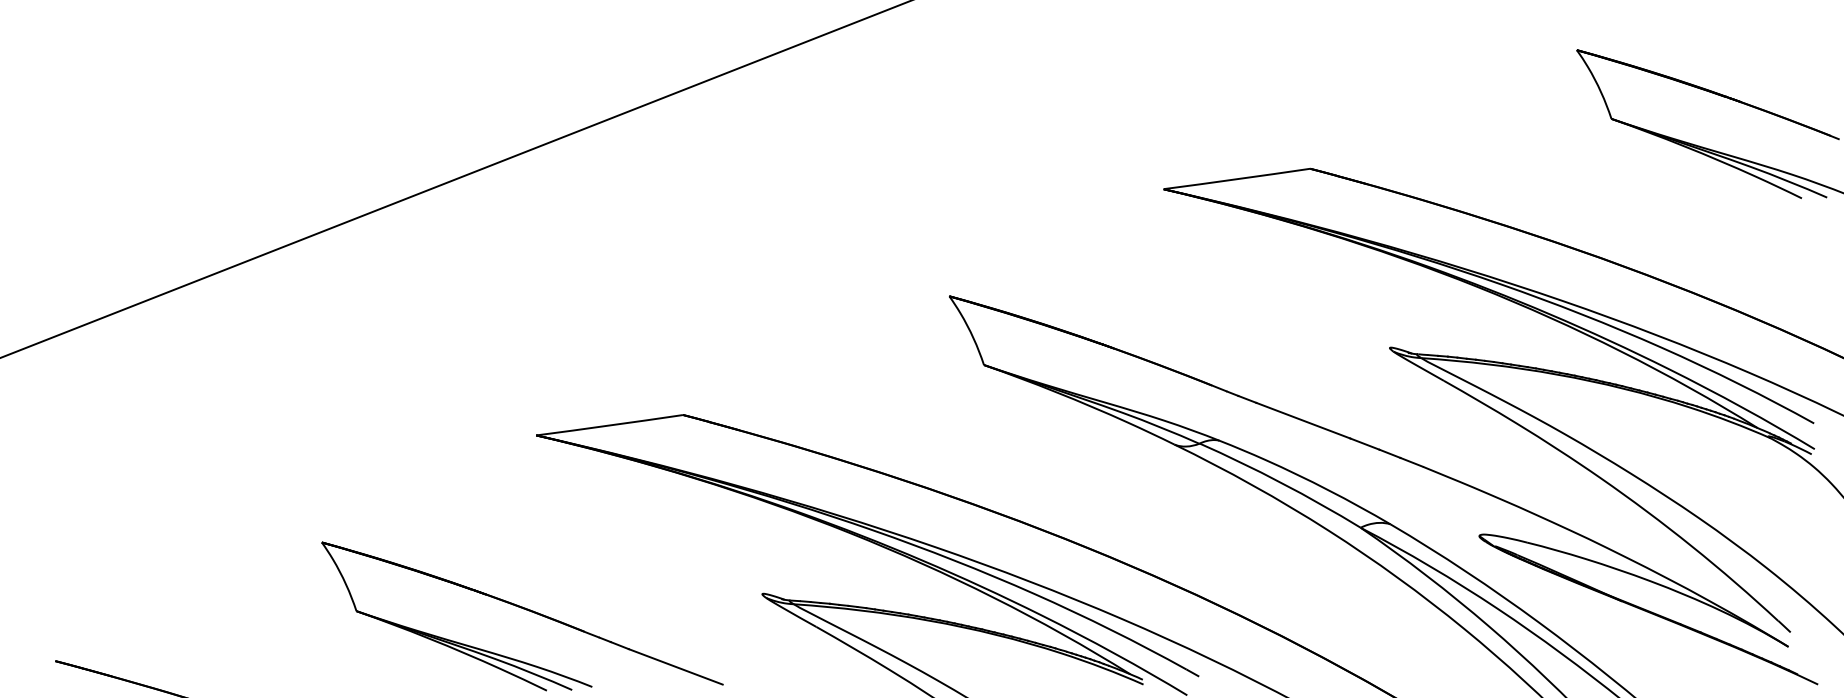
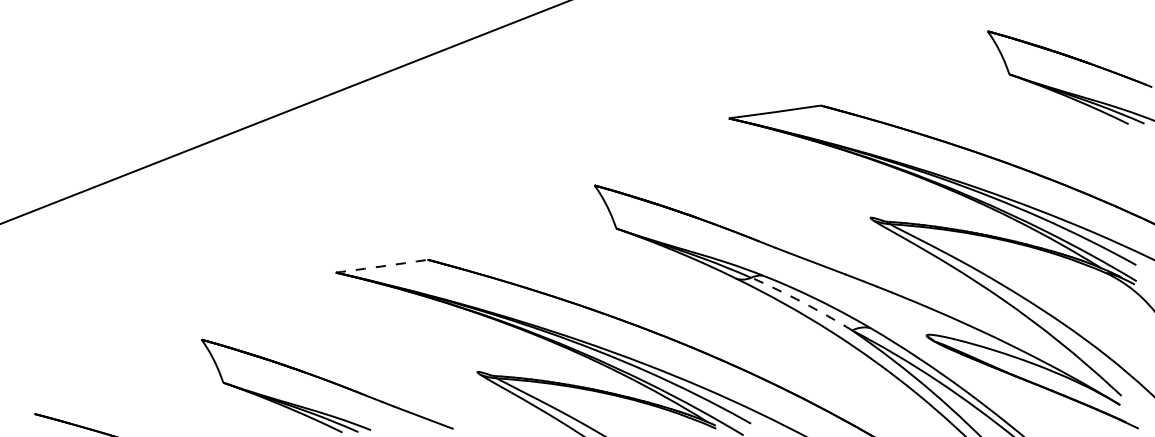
arc: (609, 425) -> (381, 266), solid -> dashed
arc: (1281, 483) -> (802, 302), solid -> dashed

